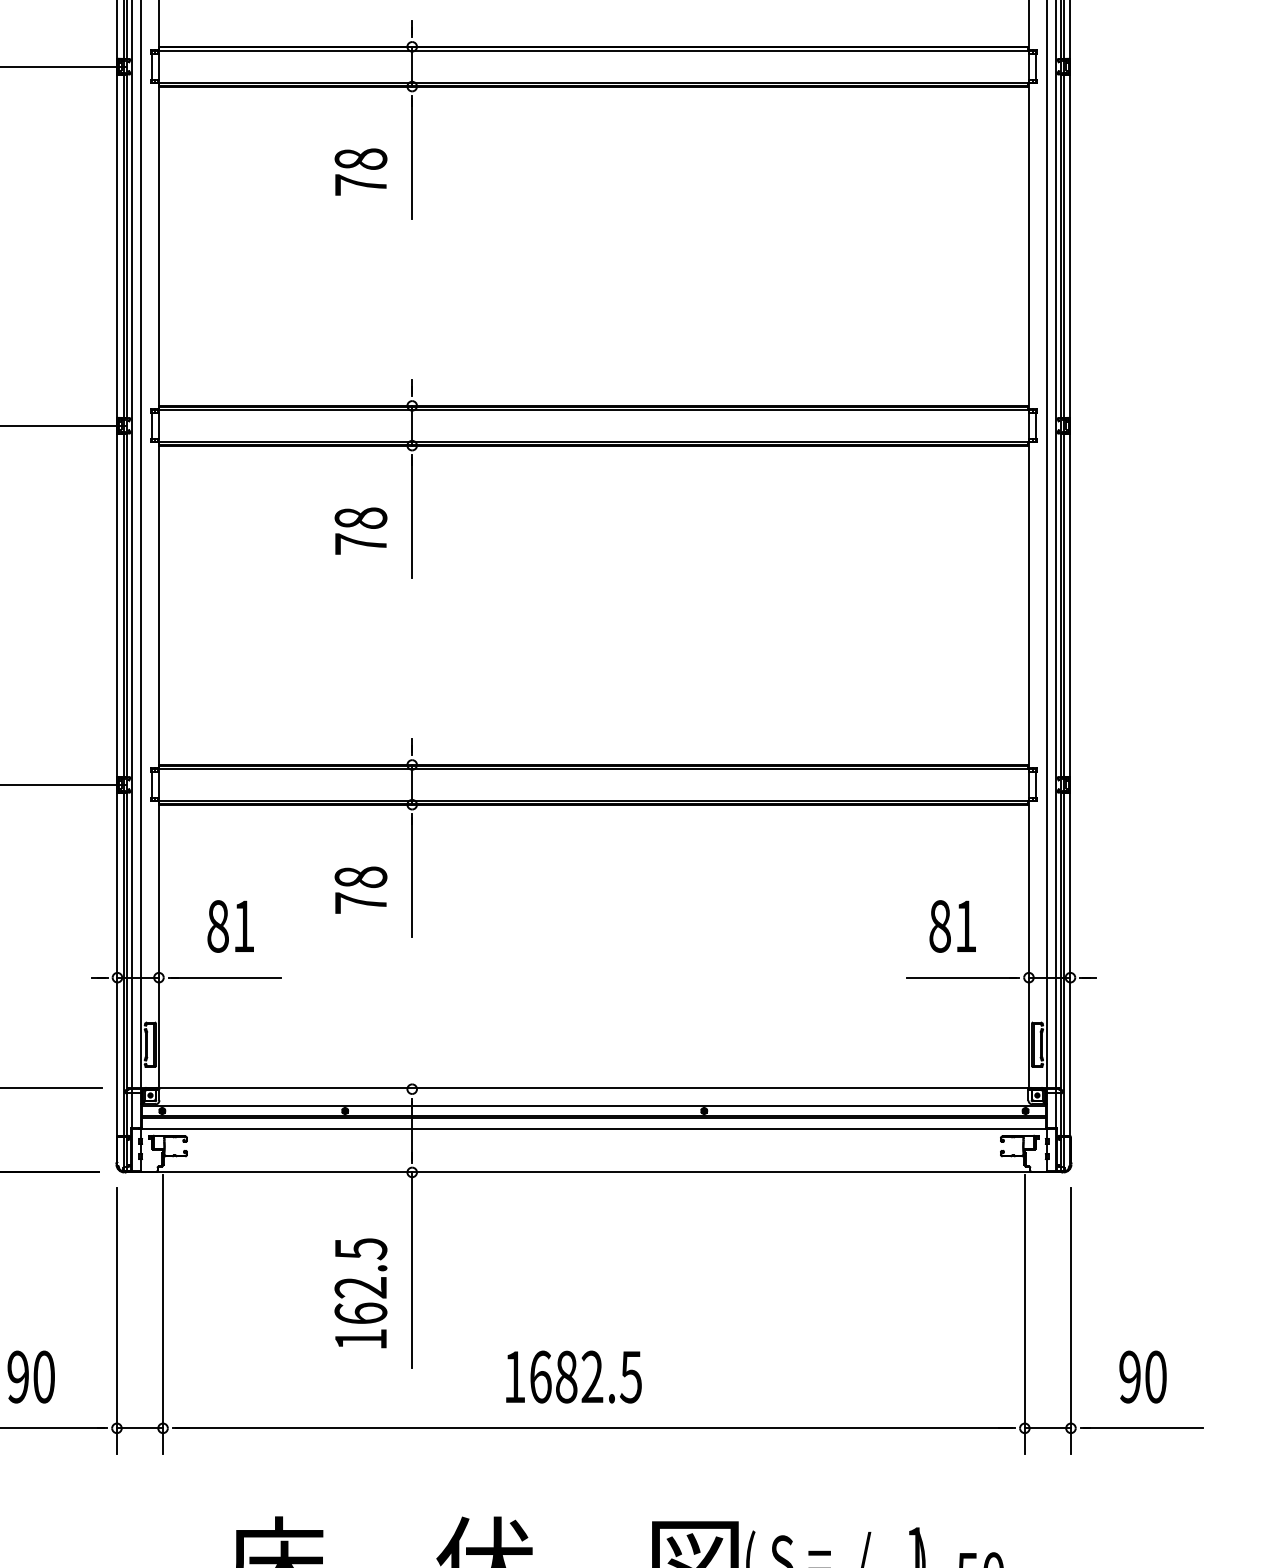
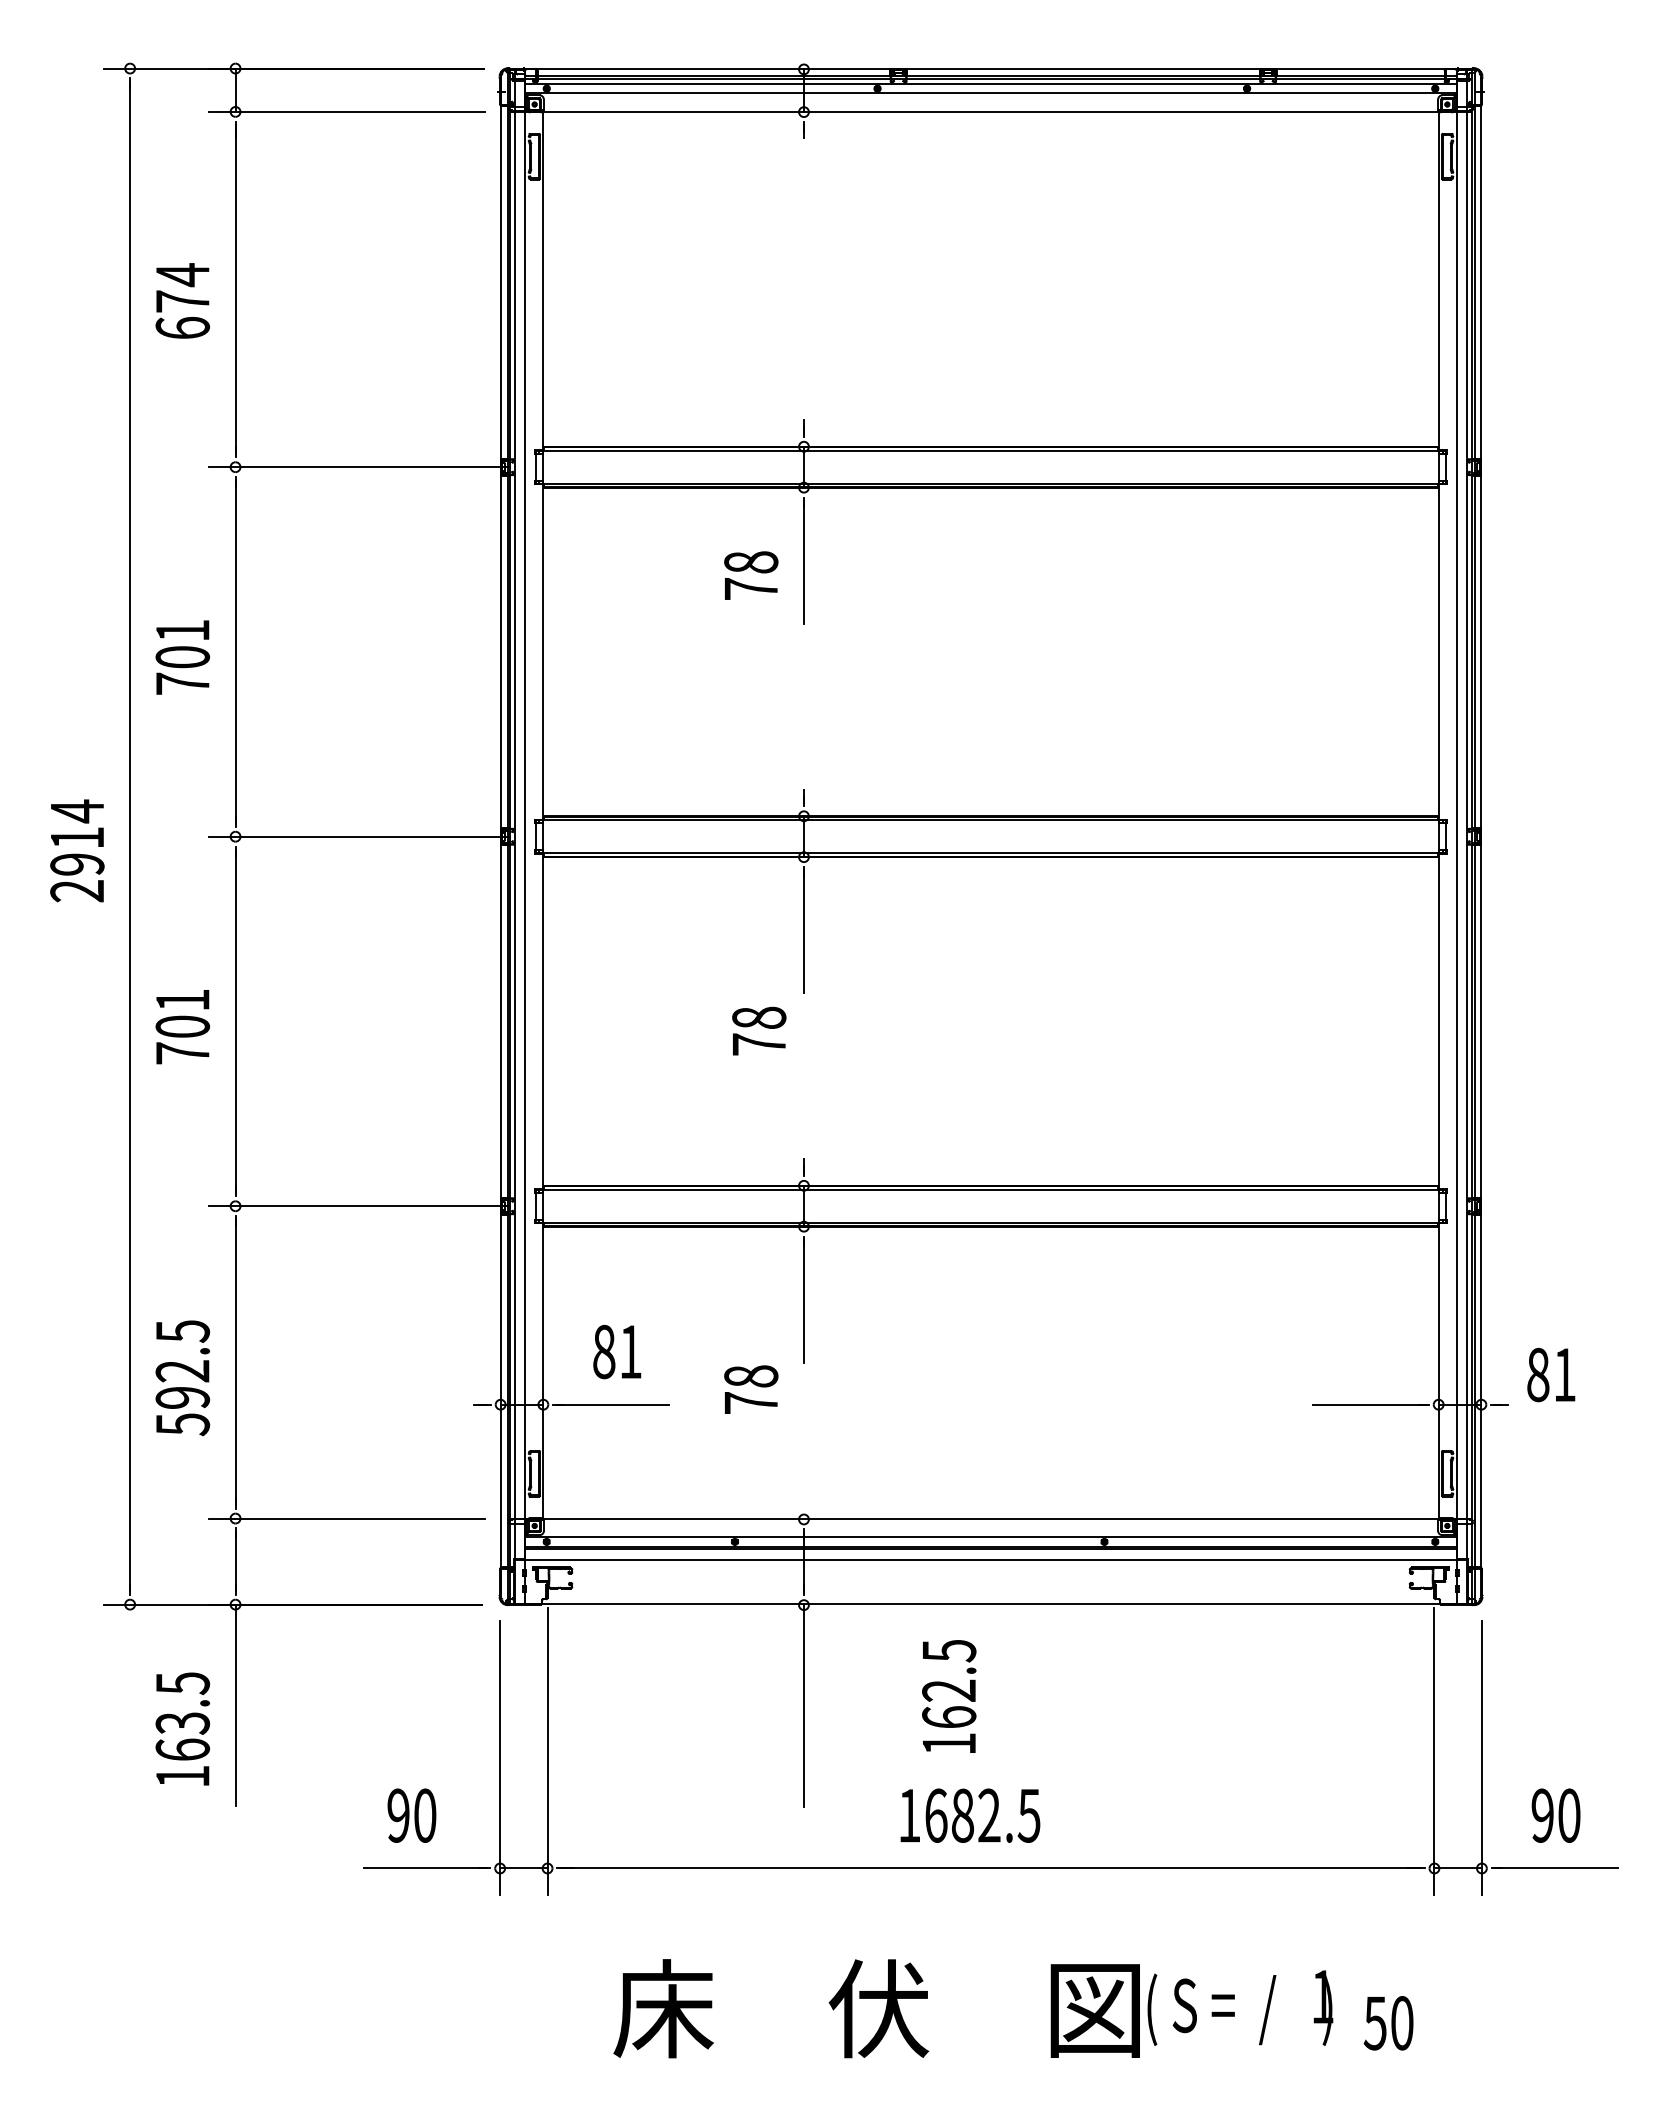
text: (361, 530) -> (759, 1030), moved
text: (361, 890) -> (751, 1389), moved
text: (952, 925) -> (1551, 1374), moved
text: (361, 1293) -> (949, 1696), moved

